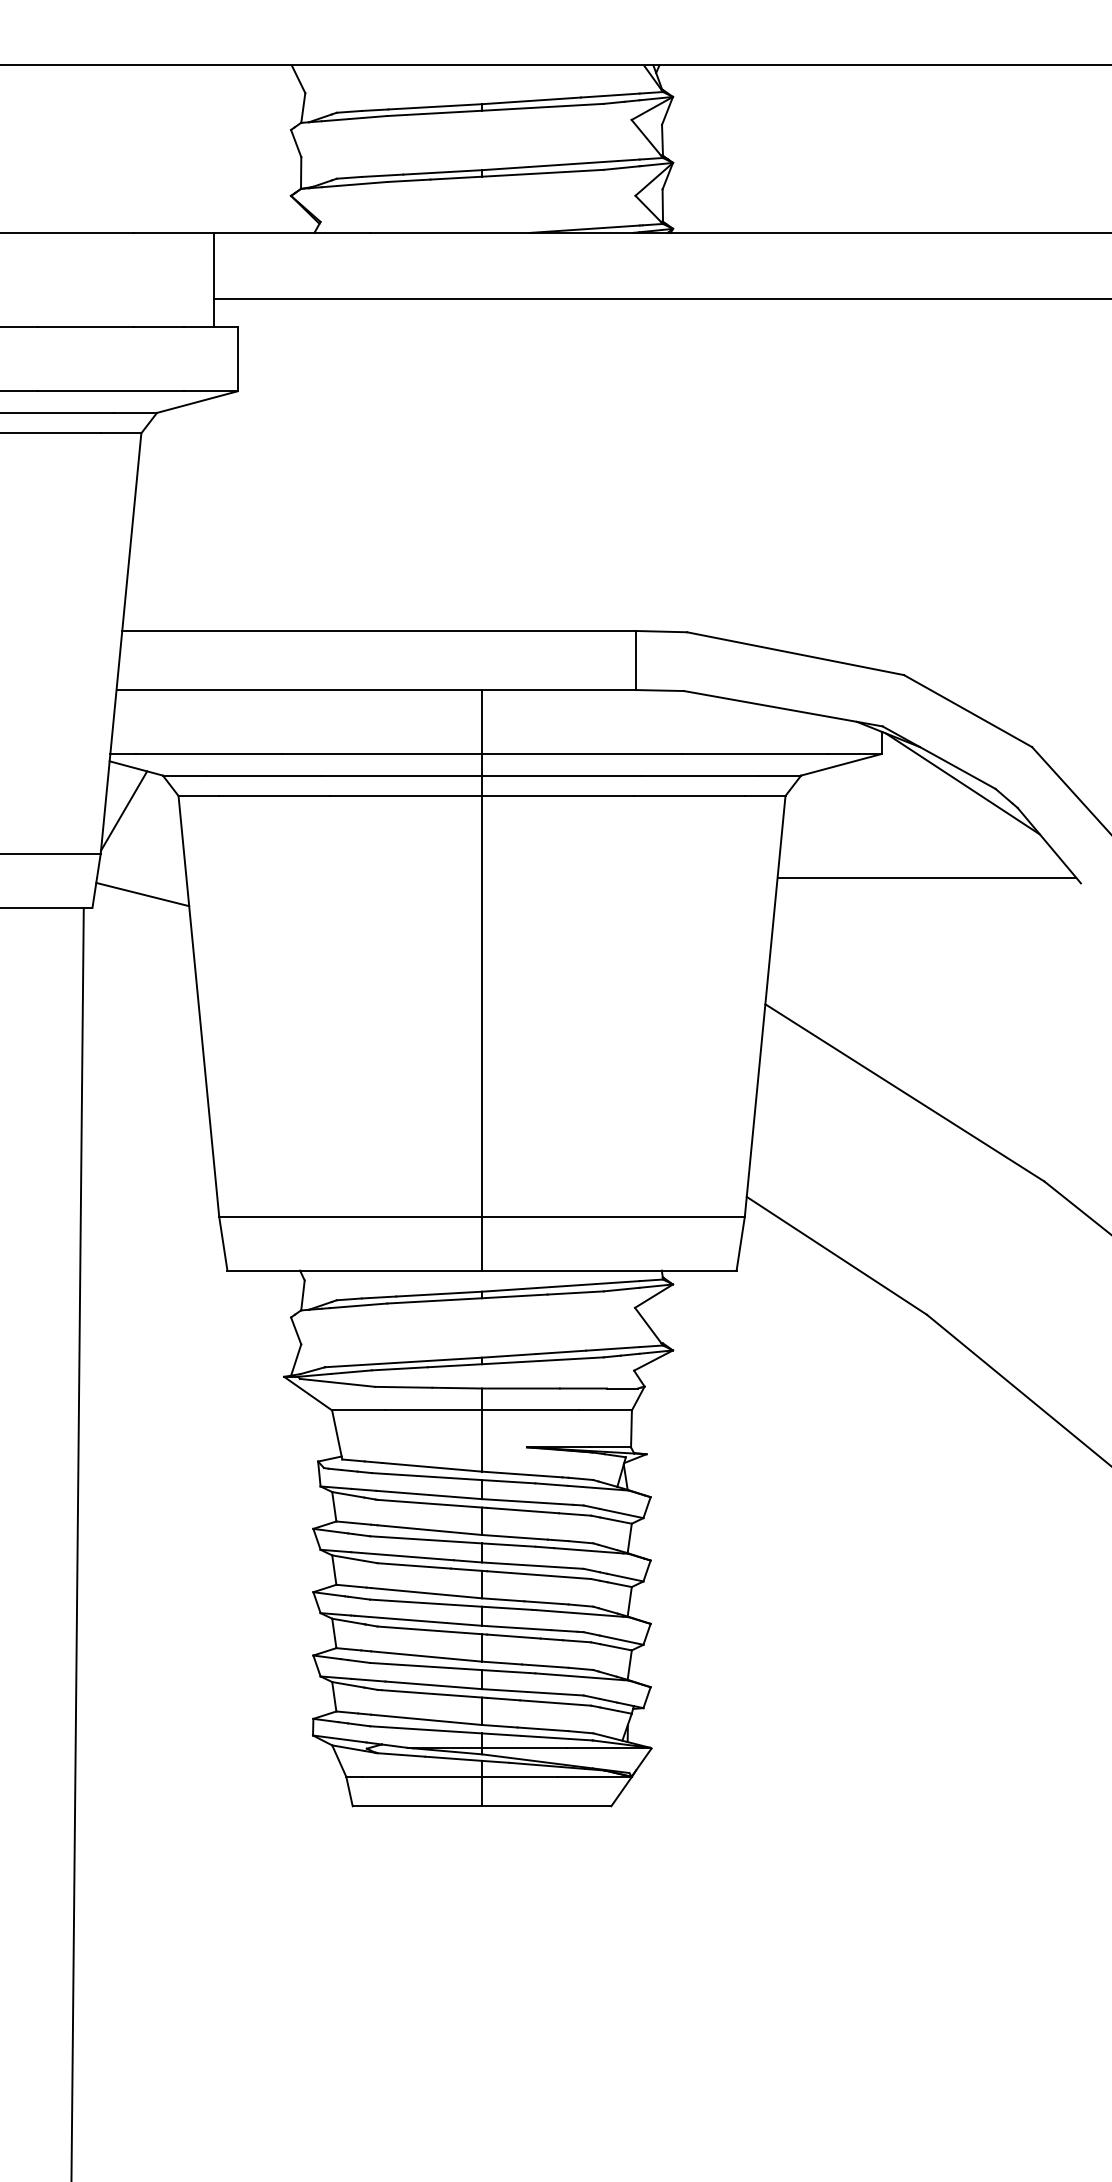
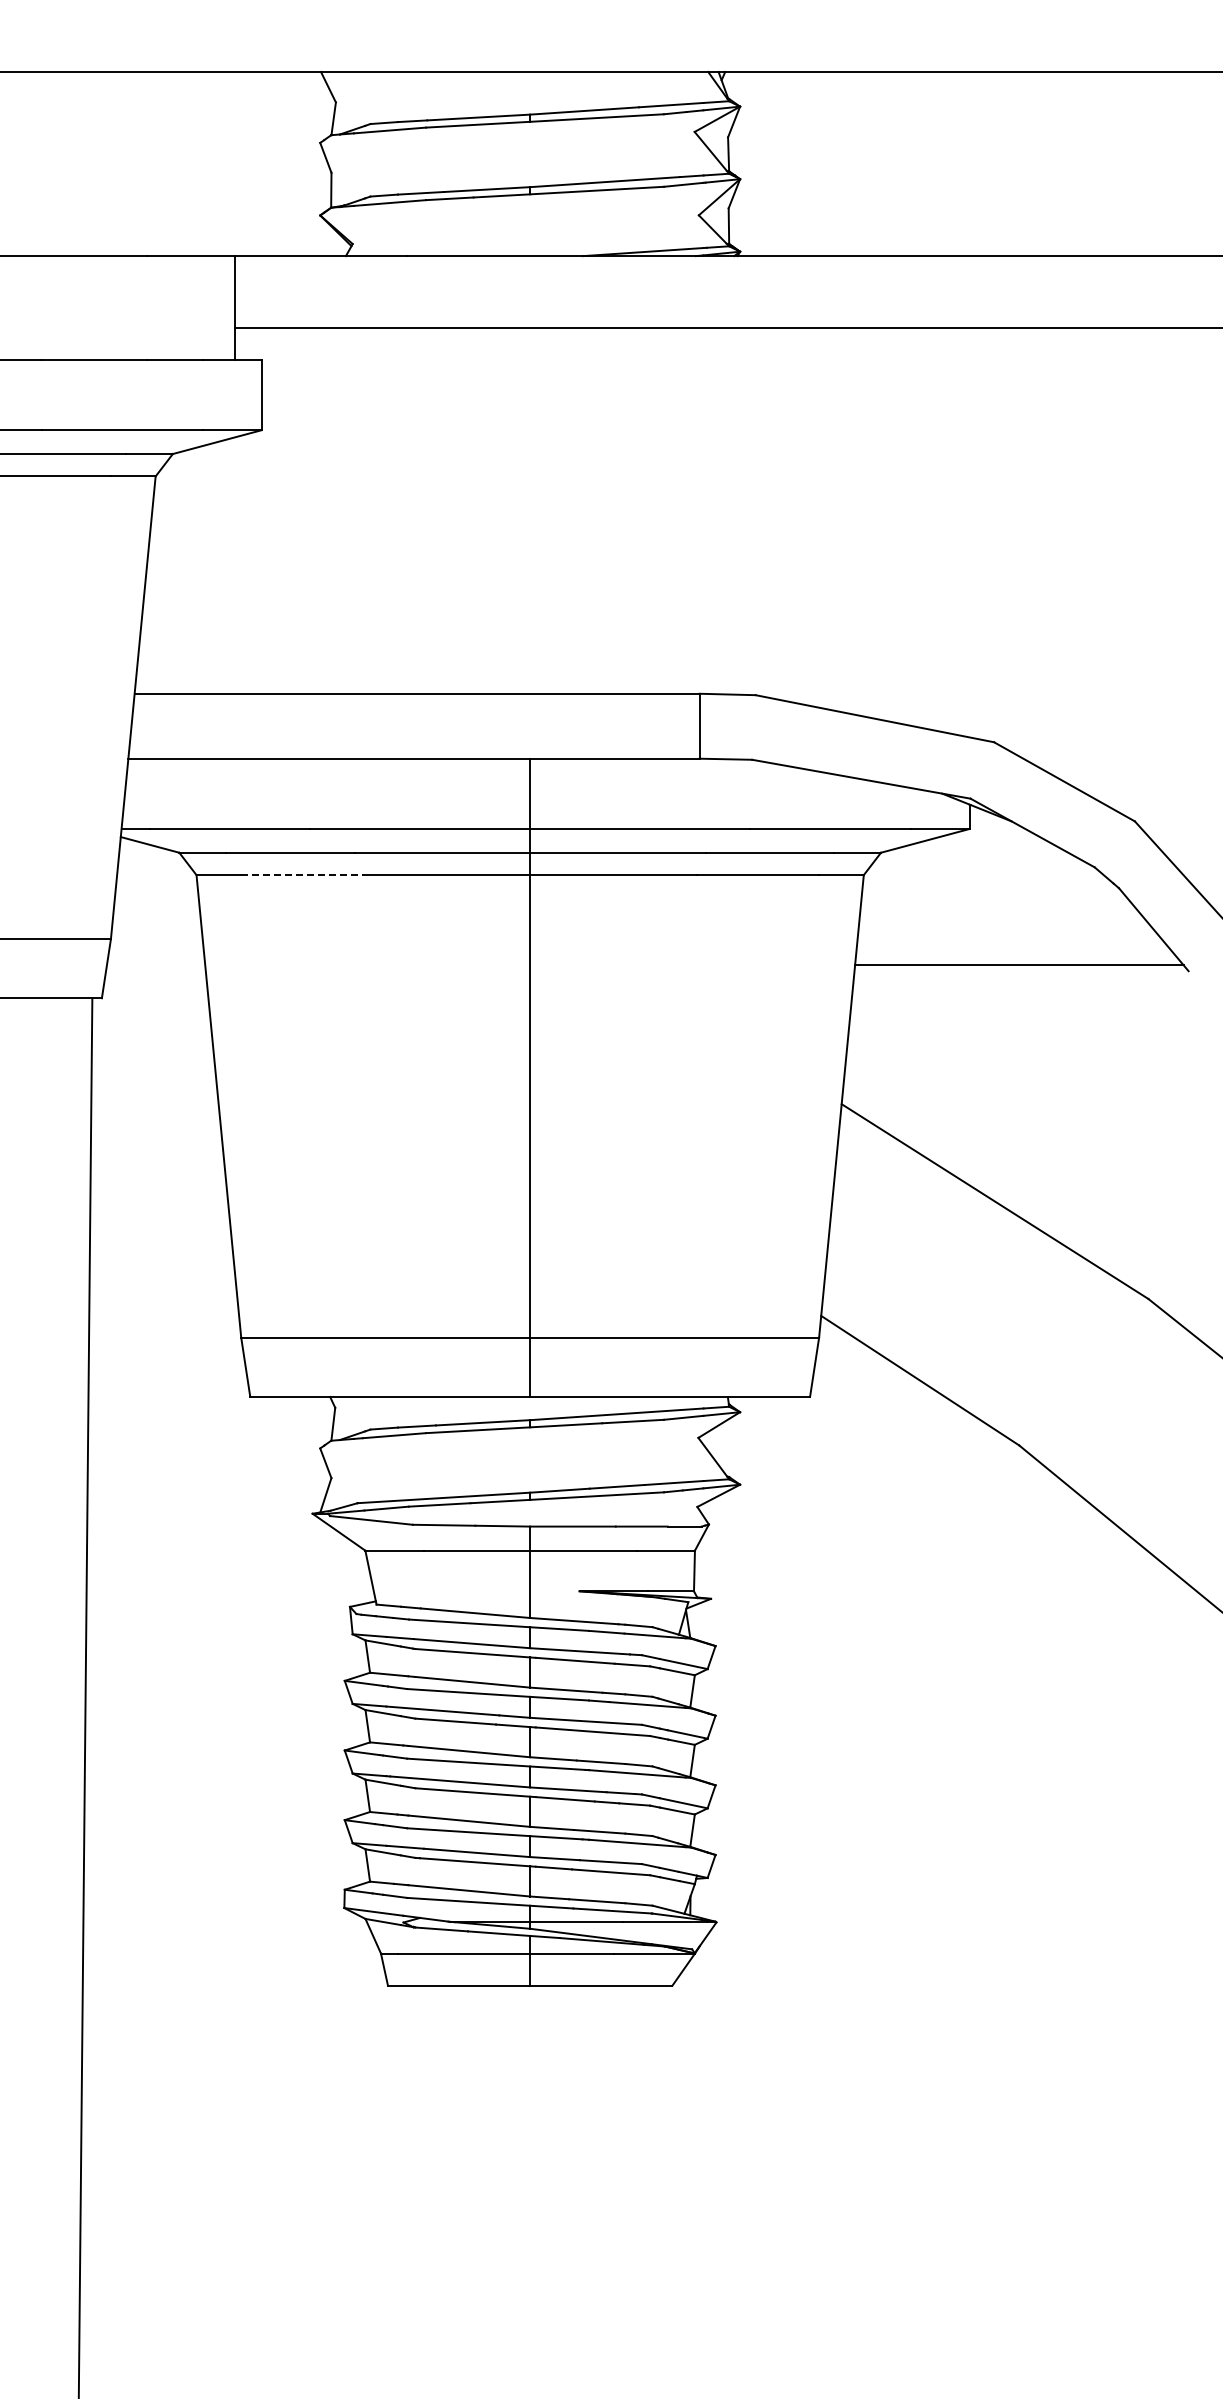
line: (962, 783) -> (1058, 861), removed
line: (274, 796) -> (302, 875), solid -> dashed
line: (123, 810) -> (136, 891), removed
line: (143, 894) -> (157, 983), removed

